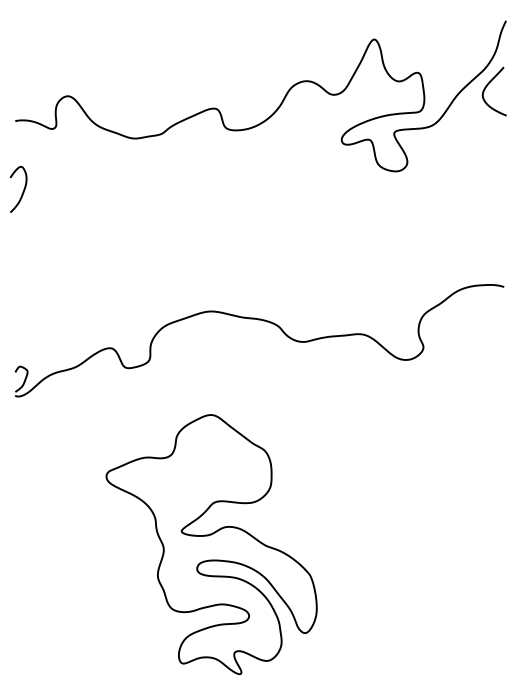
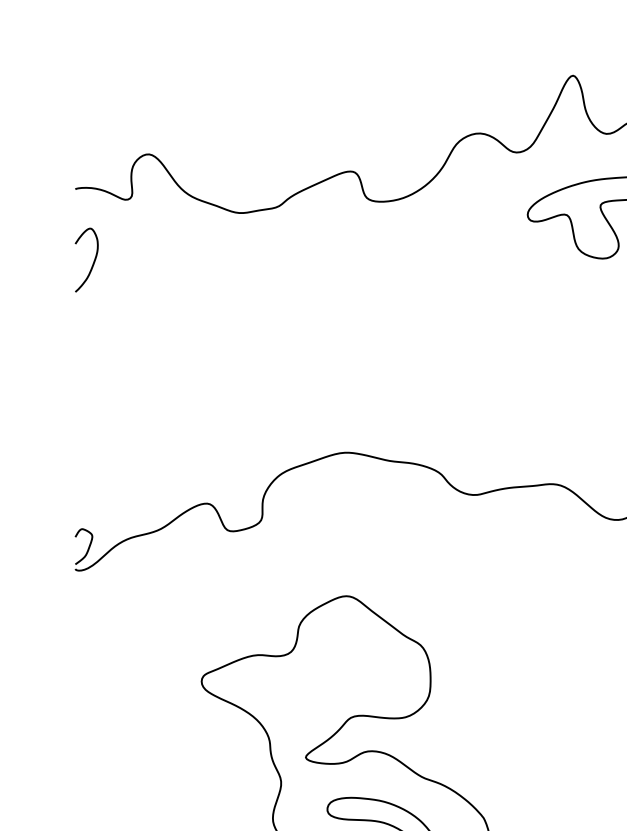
curve: (23, 188) -> (93, 258), moved

